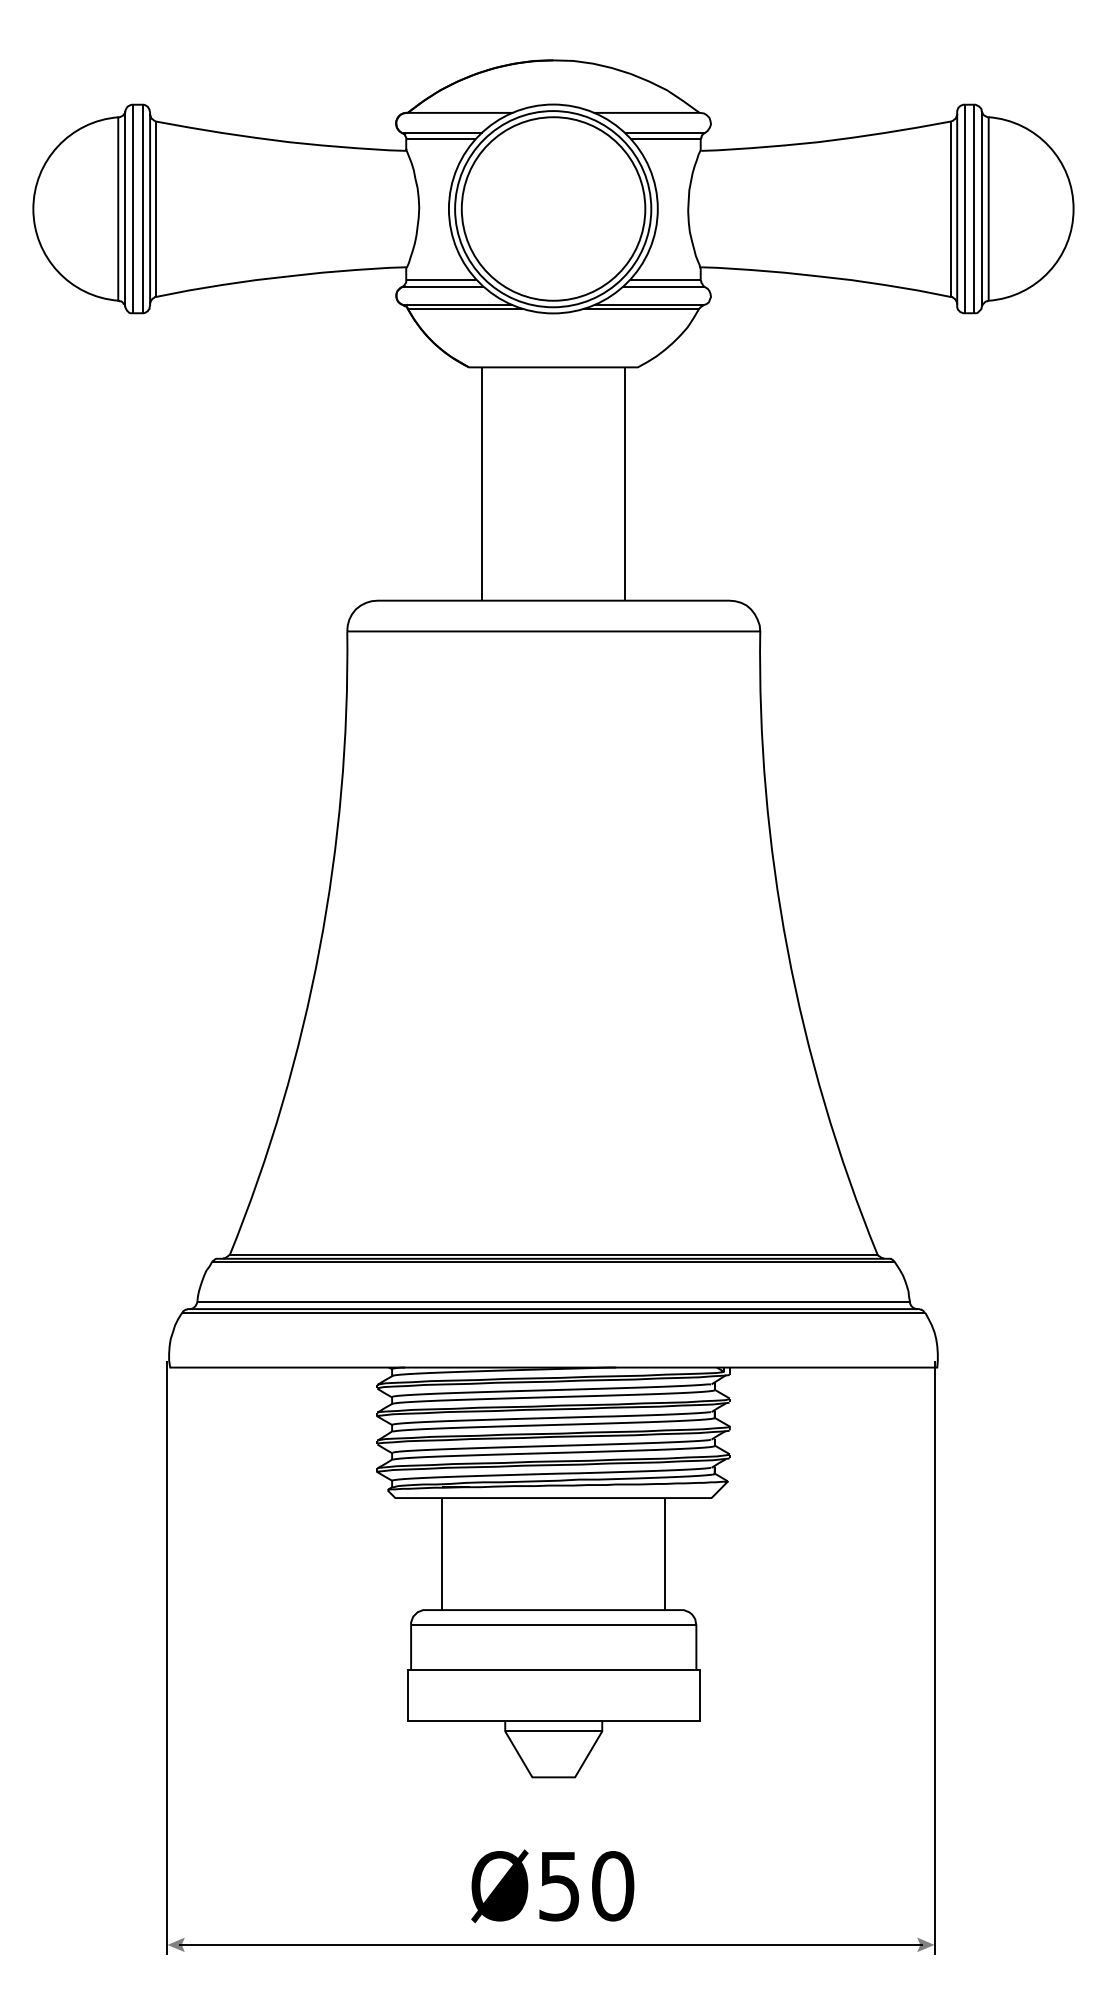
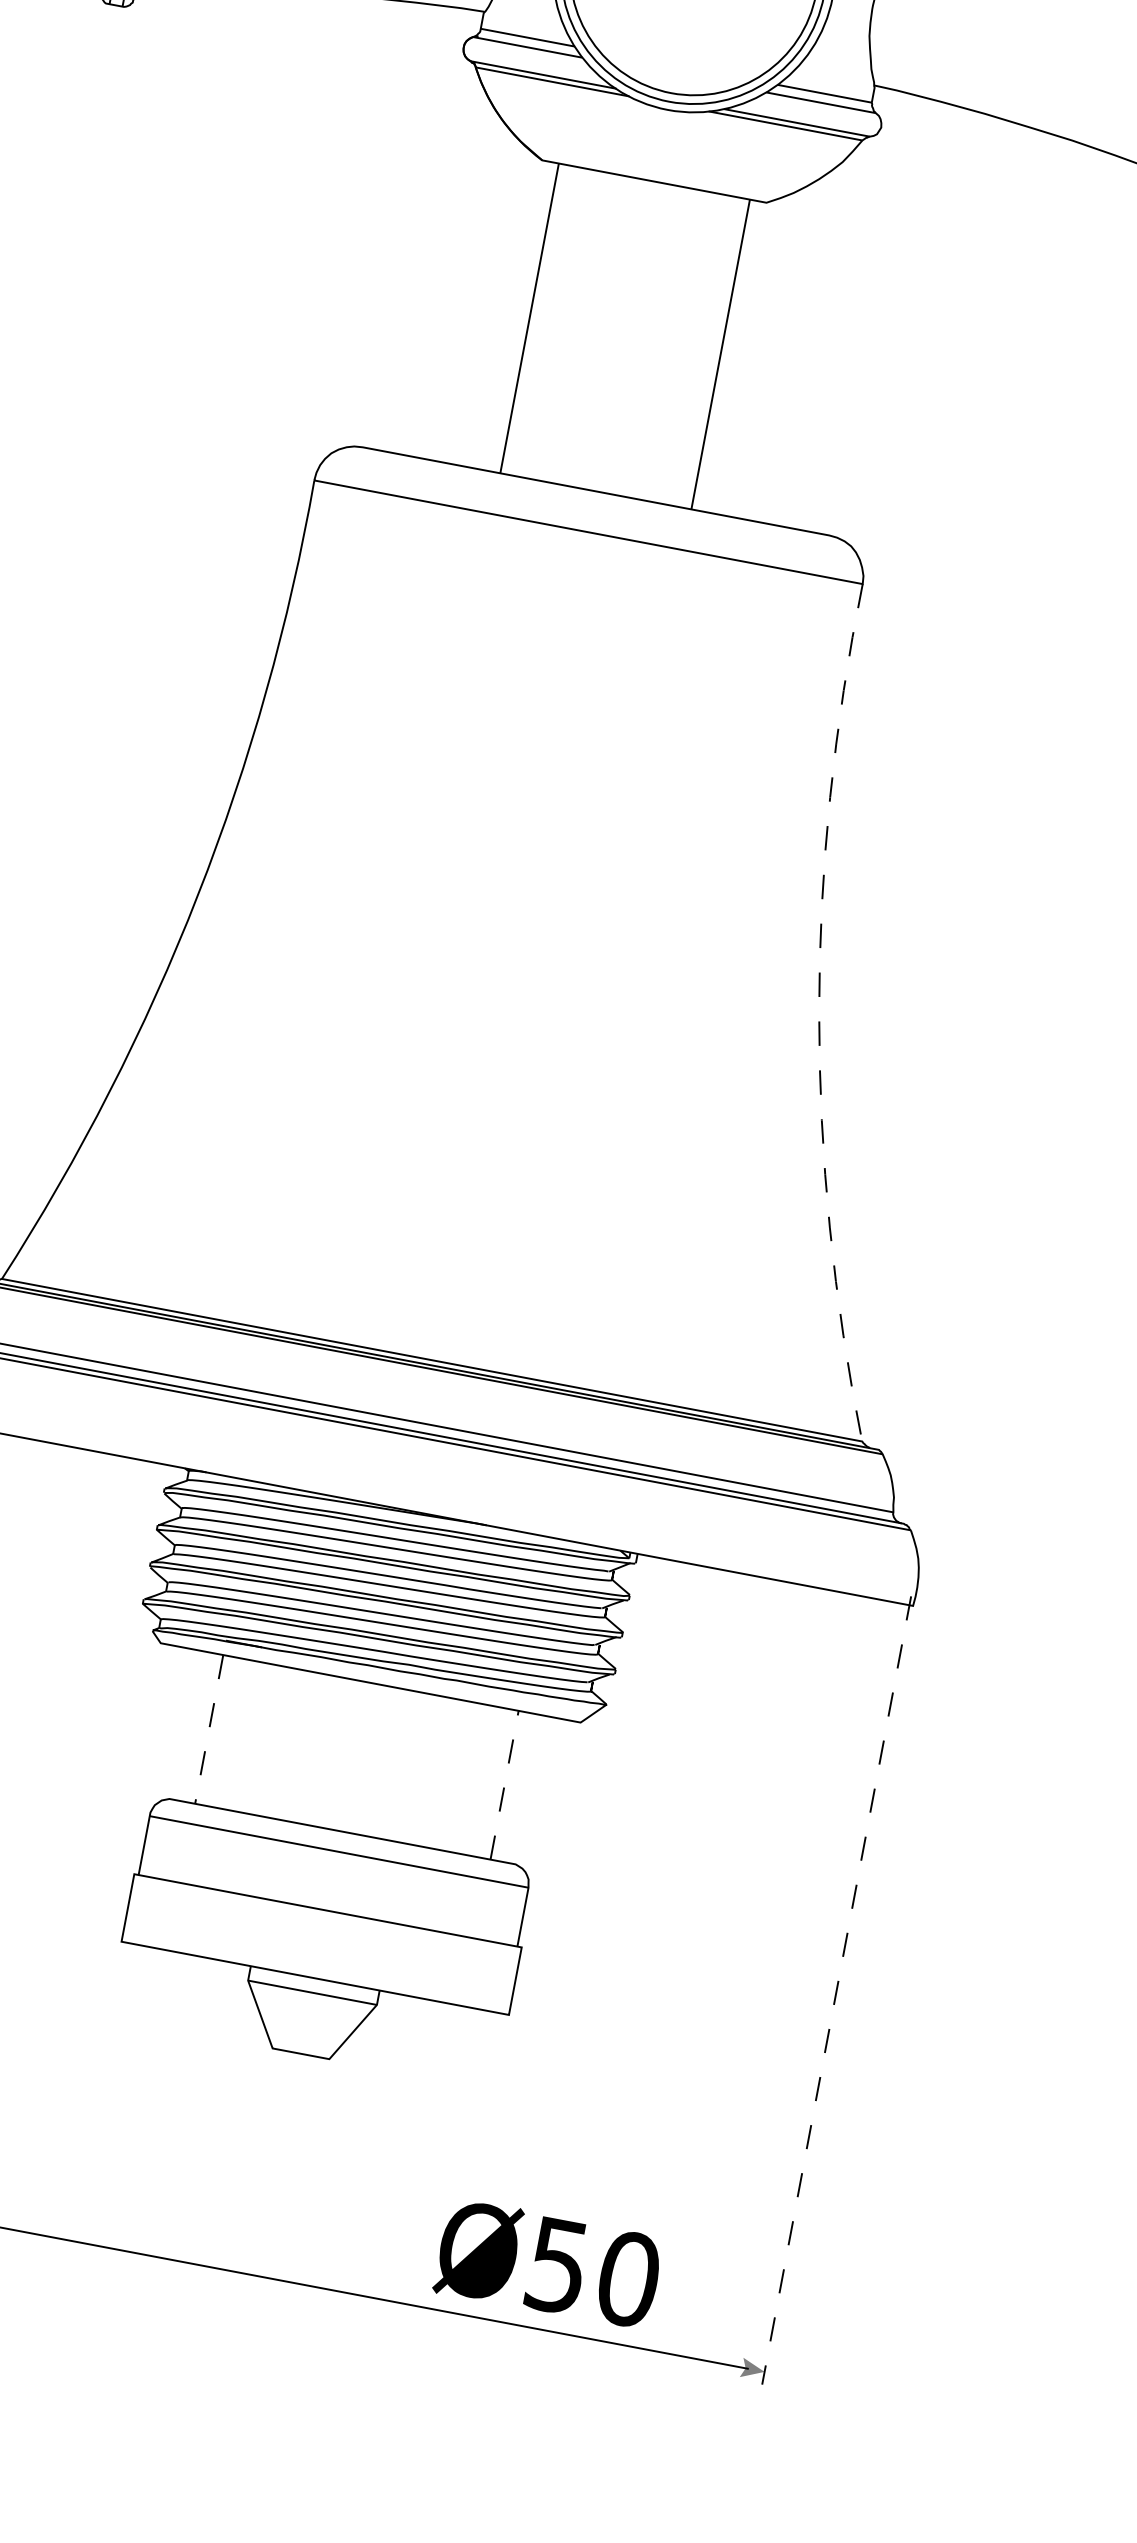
arc: (787, 949) -> (819, 1013), solid -> dashed
line: (664, 1553) -> (504, 1784), solid -> dashed
line: (442, 1554) -> (209, 1730), solid -> dashed
line: (934, 1657) -> (836, 1990), solid -> dashed
text: (552, 1886) -> (548, 2264), moved

